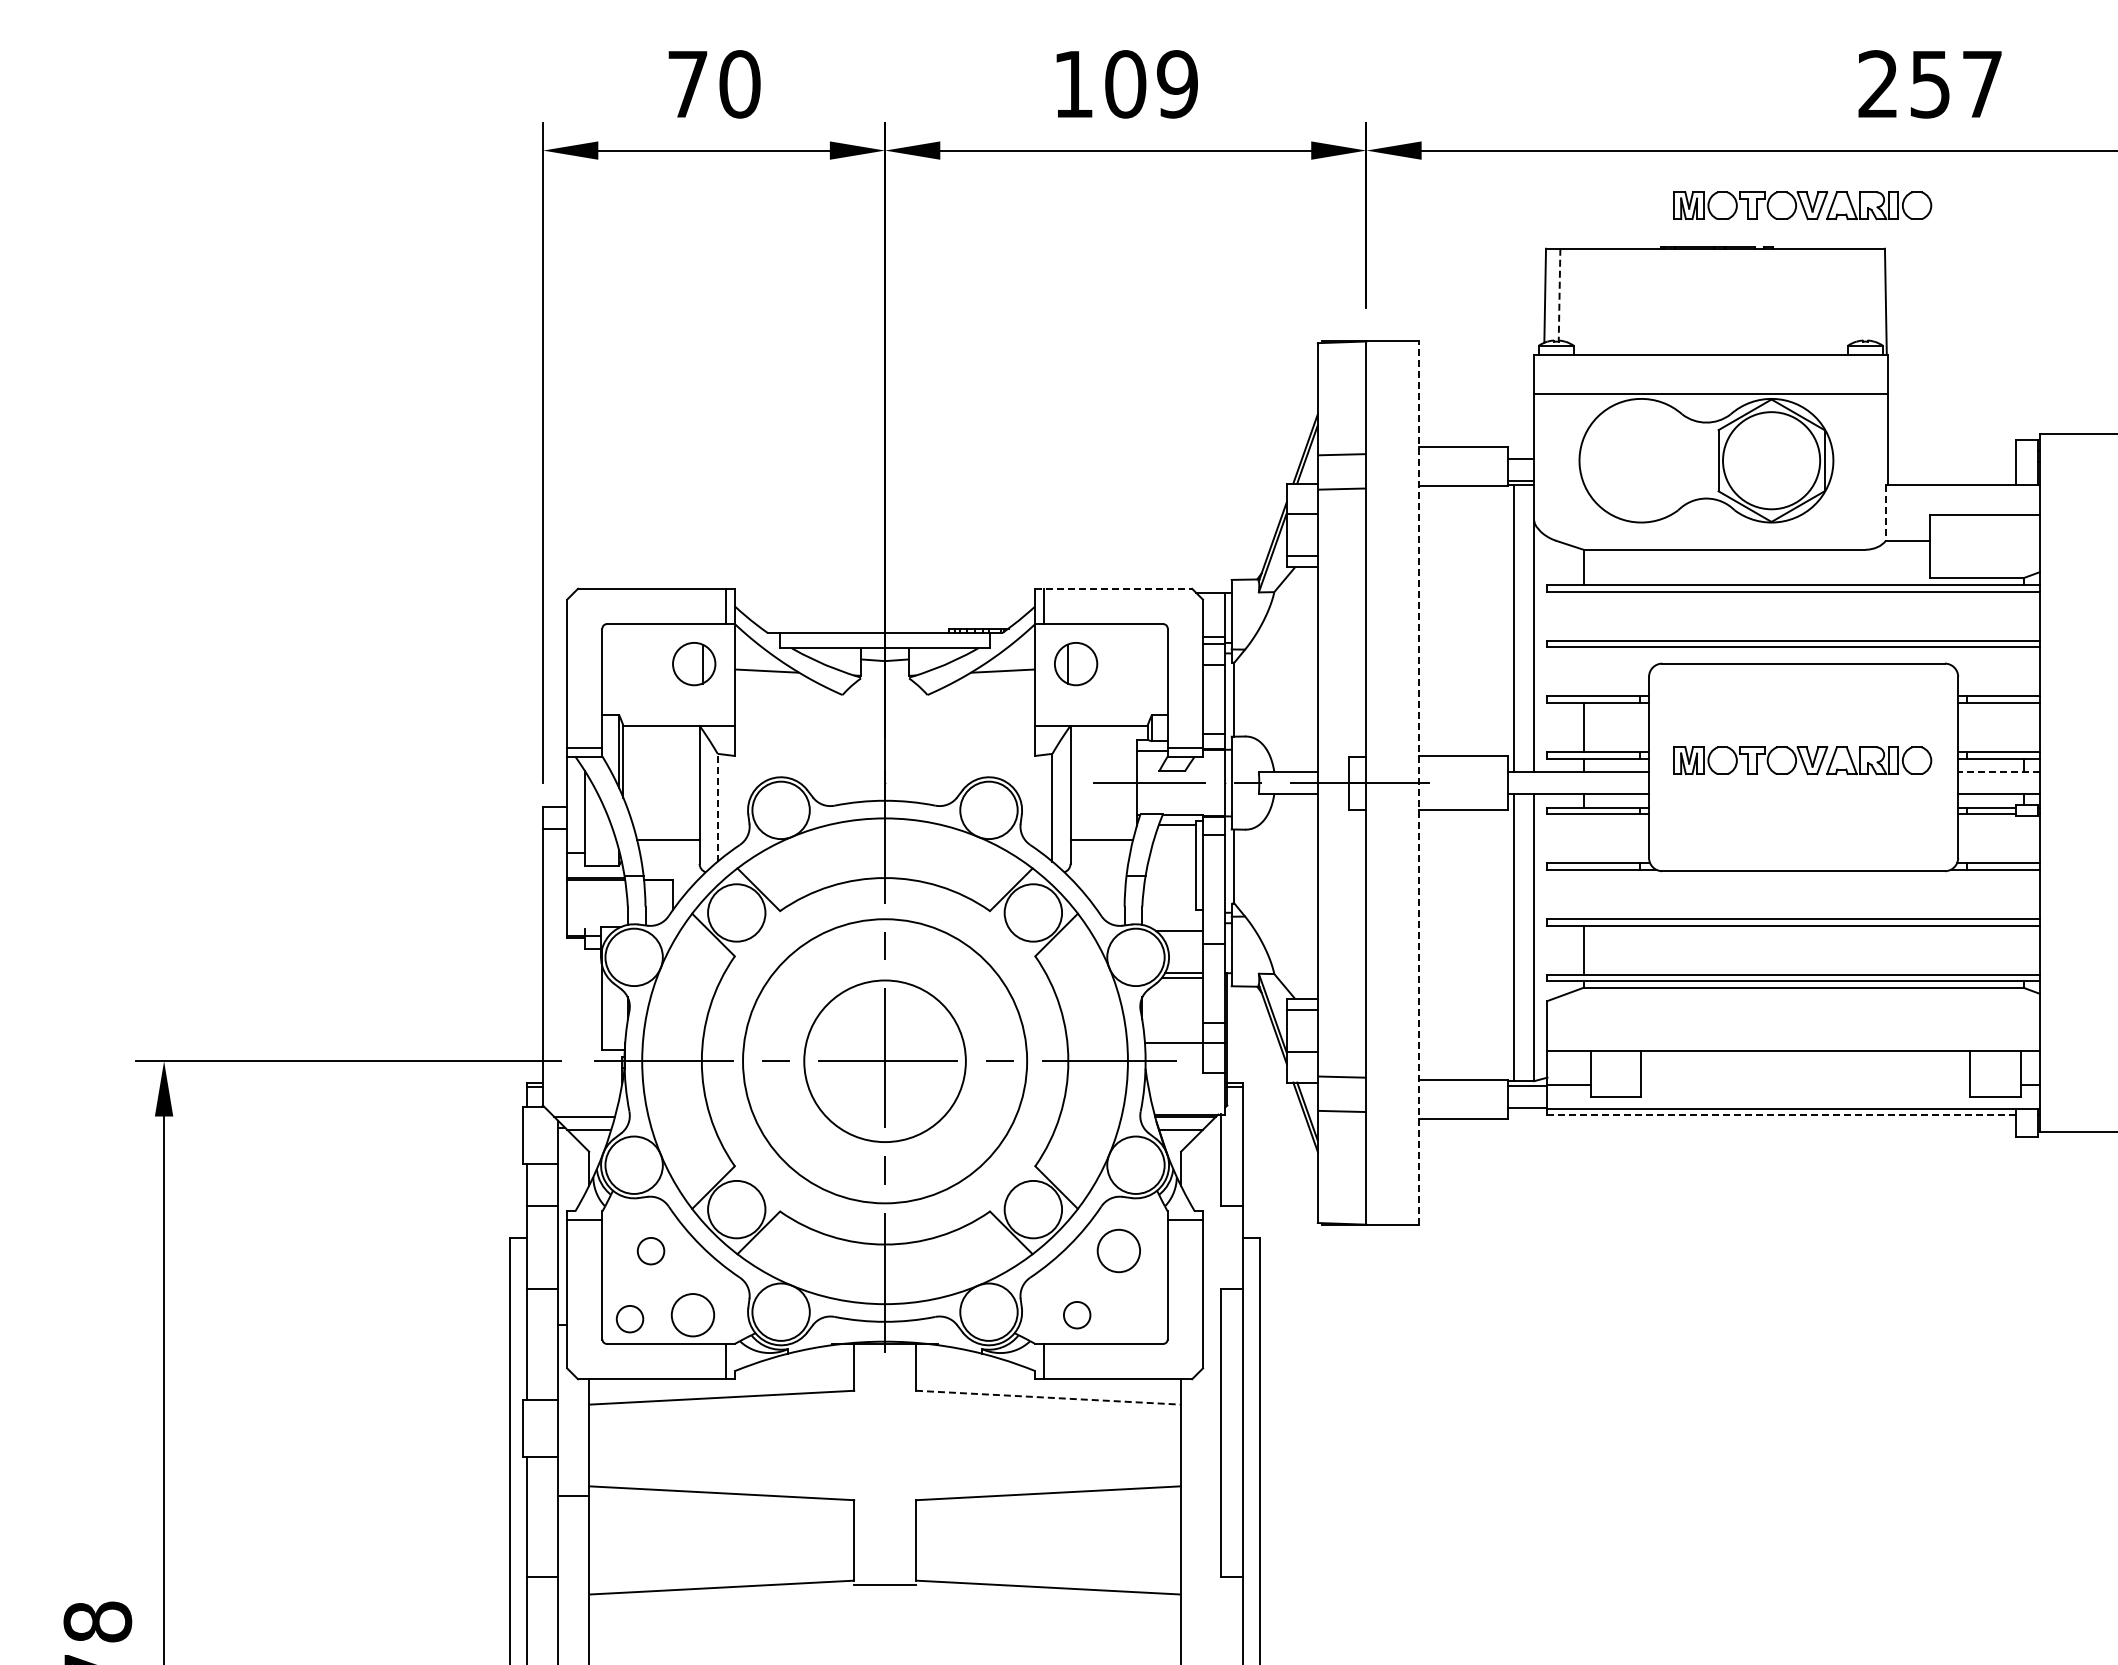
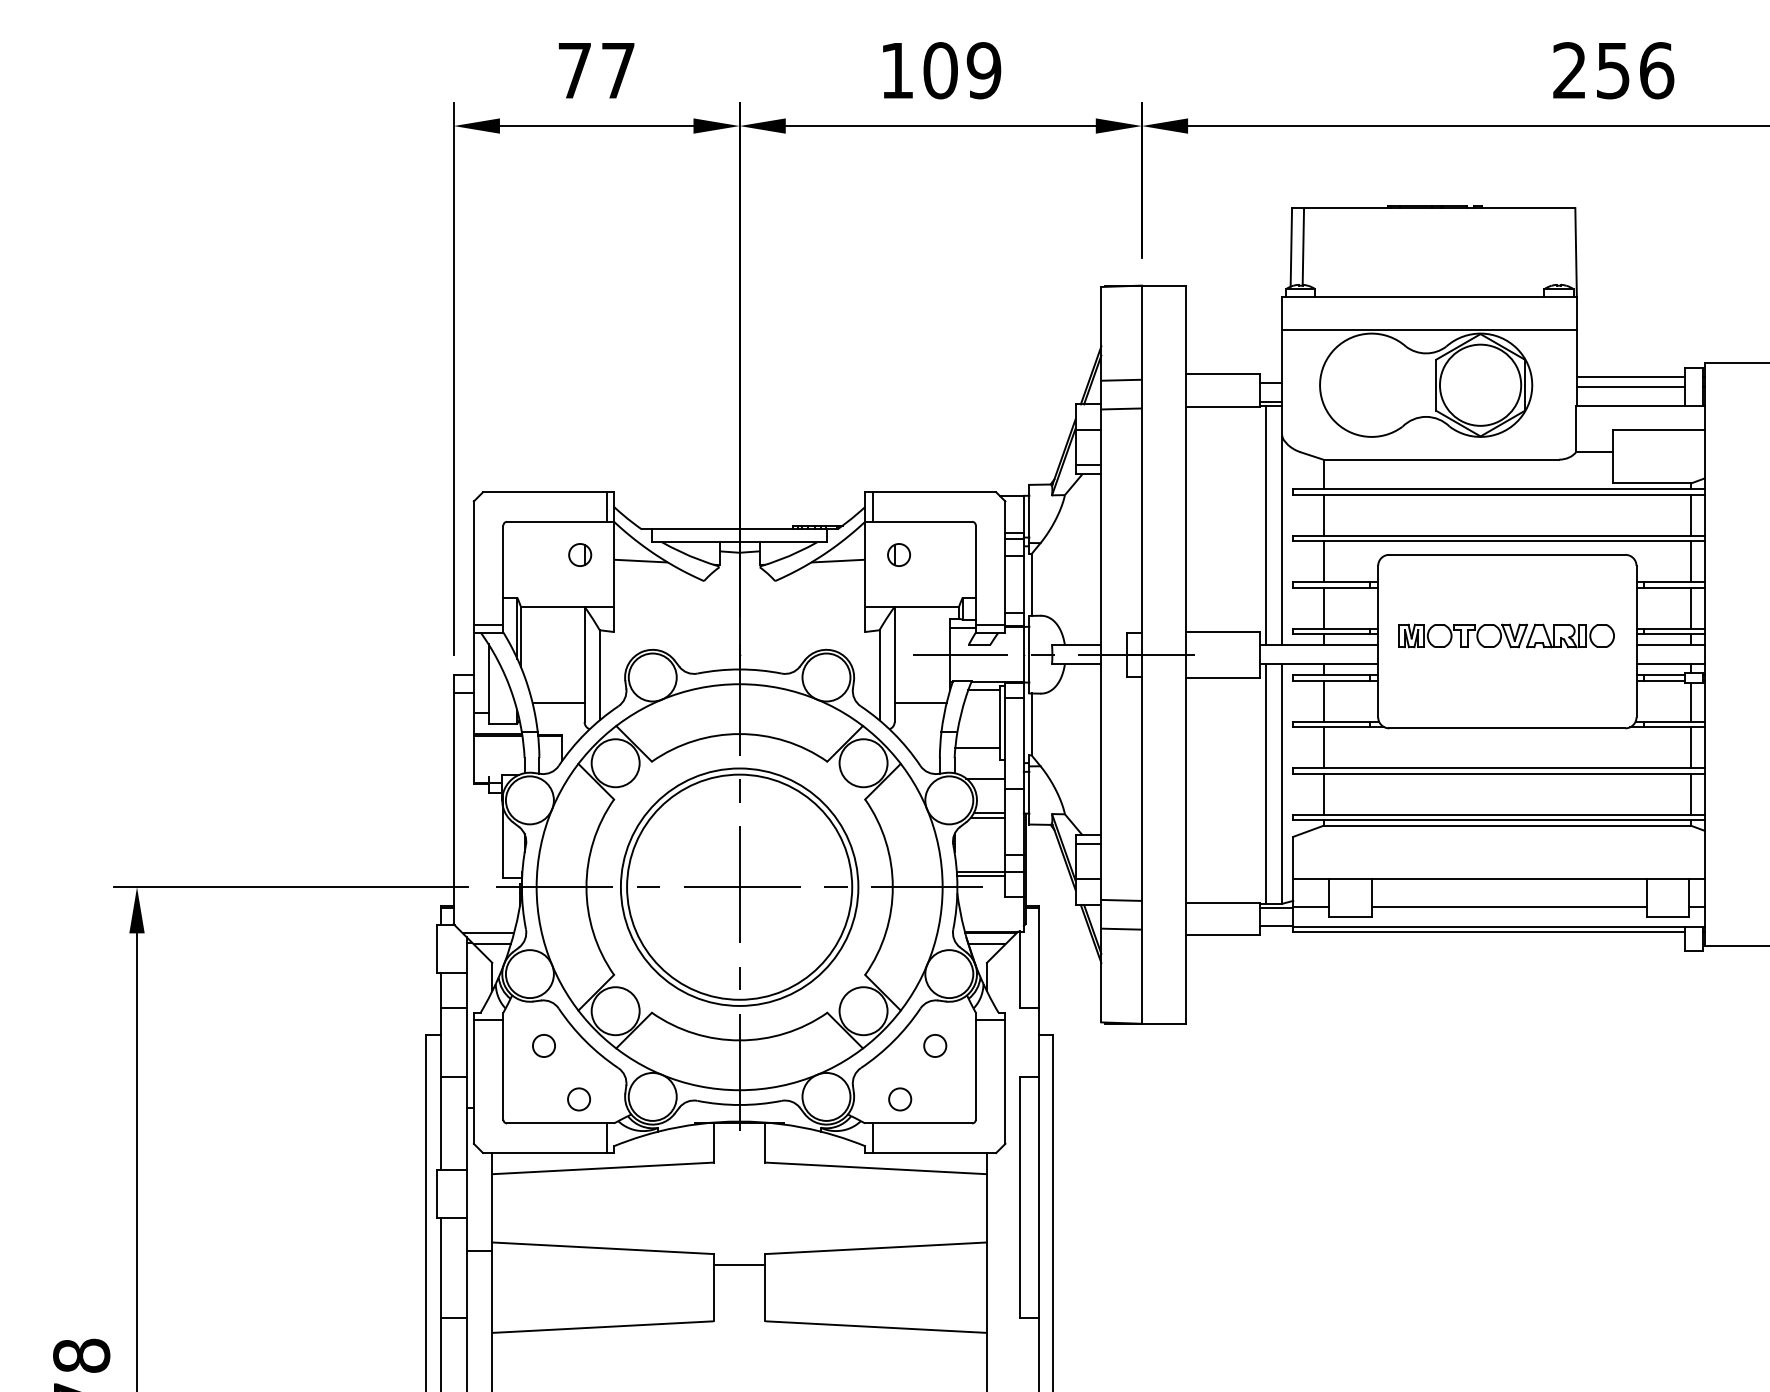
text: (739, 84) -> (617, 70), 70 -> 77
text: (1982, 84) -> (1656, 70), 257 -> 256
part: (1802, 205) -> (1506, 171), removed
line: (1559, 294) -> (1303, 246), dashed -> solid
line: (1951, 451) -> (1630, 377), added
line: (1951, 462) -> (1630, 386), added
line: (1885, 512) -> (1575, 428), dashed -> solid
line: (1114, 588) -> (931, 492), dashed -> solid
line: (1583, 615) -> (1323, 514), added
line: (2023, 615) -> (1691, 514), added
part: (694, 663) -> (580, 554), size x0.62
part: (1075, 663) -> (898, 554), size x0.62
line: (1583, 671) -> (1323, 561), added
line: (2023, 671) -> (1691, 561), added
line: (2023, 726) -> (1691, 607), added
line: (1999, 772) -> (1671, 645), dashed -> solid
line: (1419, 783) -> (1186, 655), dashed -> solid
line: (717, 807) -> (599, 675), dashed -> solid
line: (1583, 838) -> (1323, 701), added
line: (2023, 839) -> (1691, 701), added
line: (1583, 893) -> (1323, 746), added
line: (2023, 893) -> (1691, 746), added
line: (1169, 894) -> (977, 747), added
line: (2023, 949) -> (1691, 793), added
line: (1174, 1047) -> (981, 875), added
circle: (884, 1060) -> (739, 886), size x1.67
line: (1805, 1084) -> (1508, 906), added
line: (1781, 1115) -> (1488, 932), dashed -> solid
circle: (1119, 1251) -> (935, 1046), size x0.62
circle: (692, 1314) -> (578, 1098), size x0.62
circle: (629, 1319) -> (526, 1103), removed
line: (1048, 1397) -> (876, 1168), dashed -> solid
line: (885, 1584) -> (739, 1264), moved

